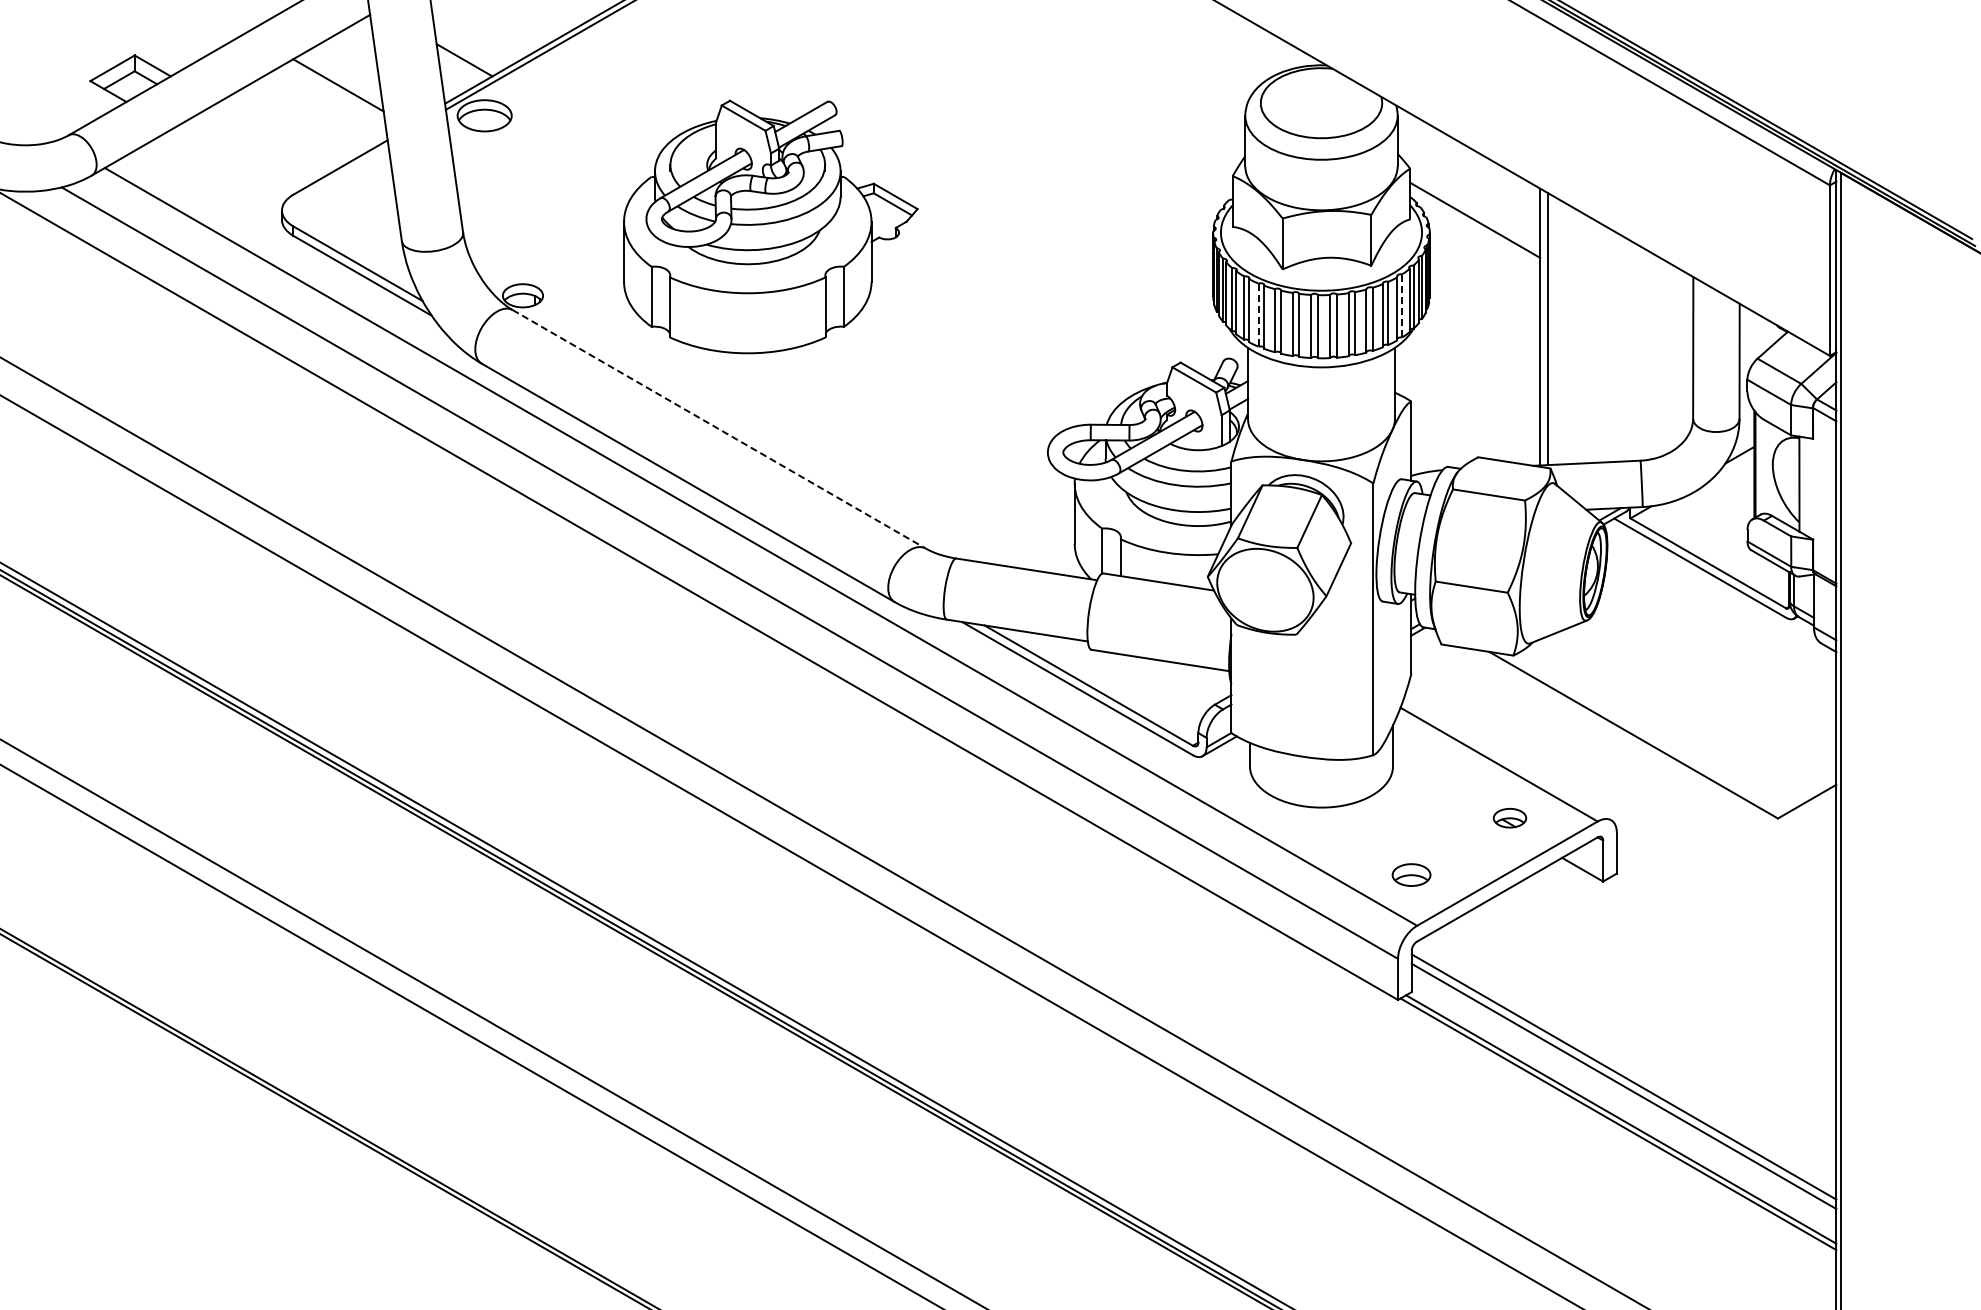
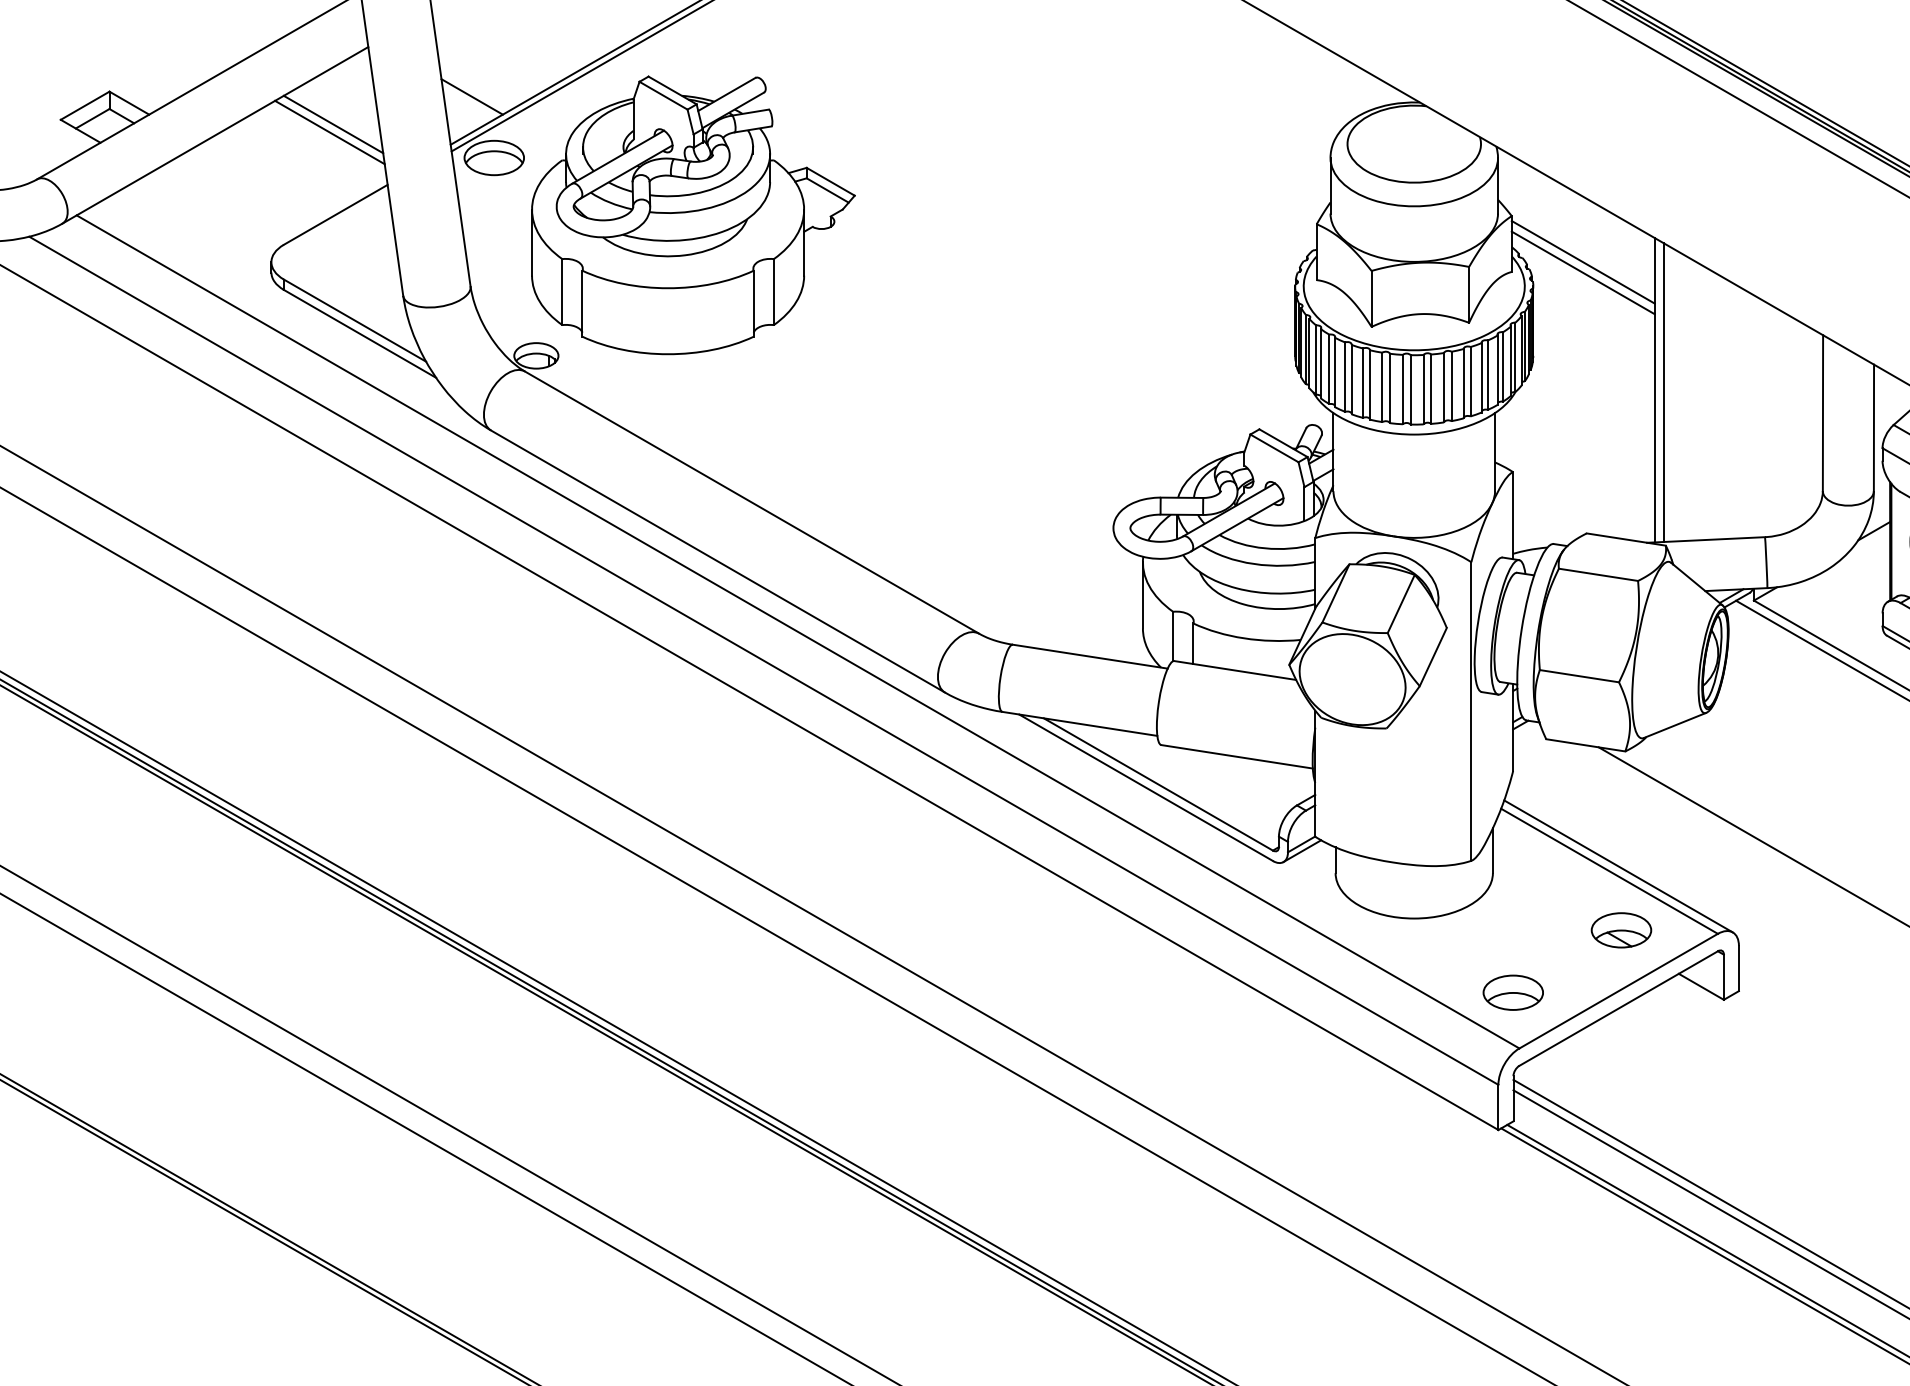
line: (335, 92) -> (330, 132), added
line: (1475, 210) -> (1583, 262), added
part: (770, 226) -> (693, 214), moved
line: (1402, 305) -> (1503, 366), dashed -> solid
line: (1258, 315) -> (1345, 377), dashed -> solid
line: (719, 429) -> (752, 502), dashed -> solid
line: (1507, 760) -> (1618, 866), added
part: (1509, 817) -> (1620, 929), size x1.67
part: (1411, 874) -> (1513, 992), size x1.43

